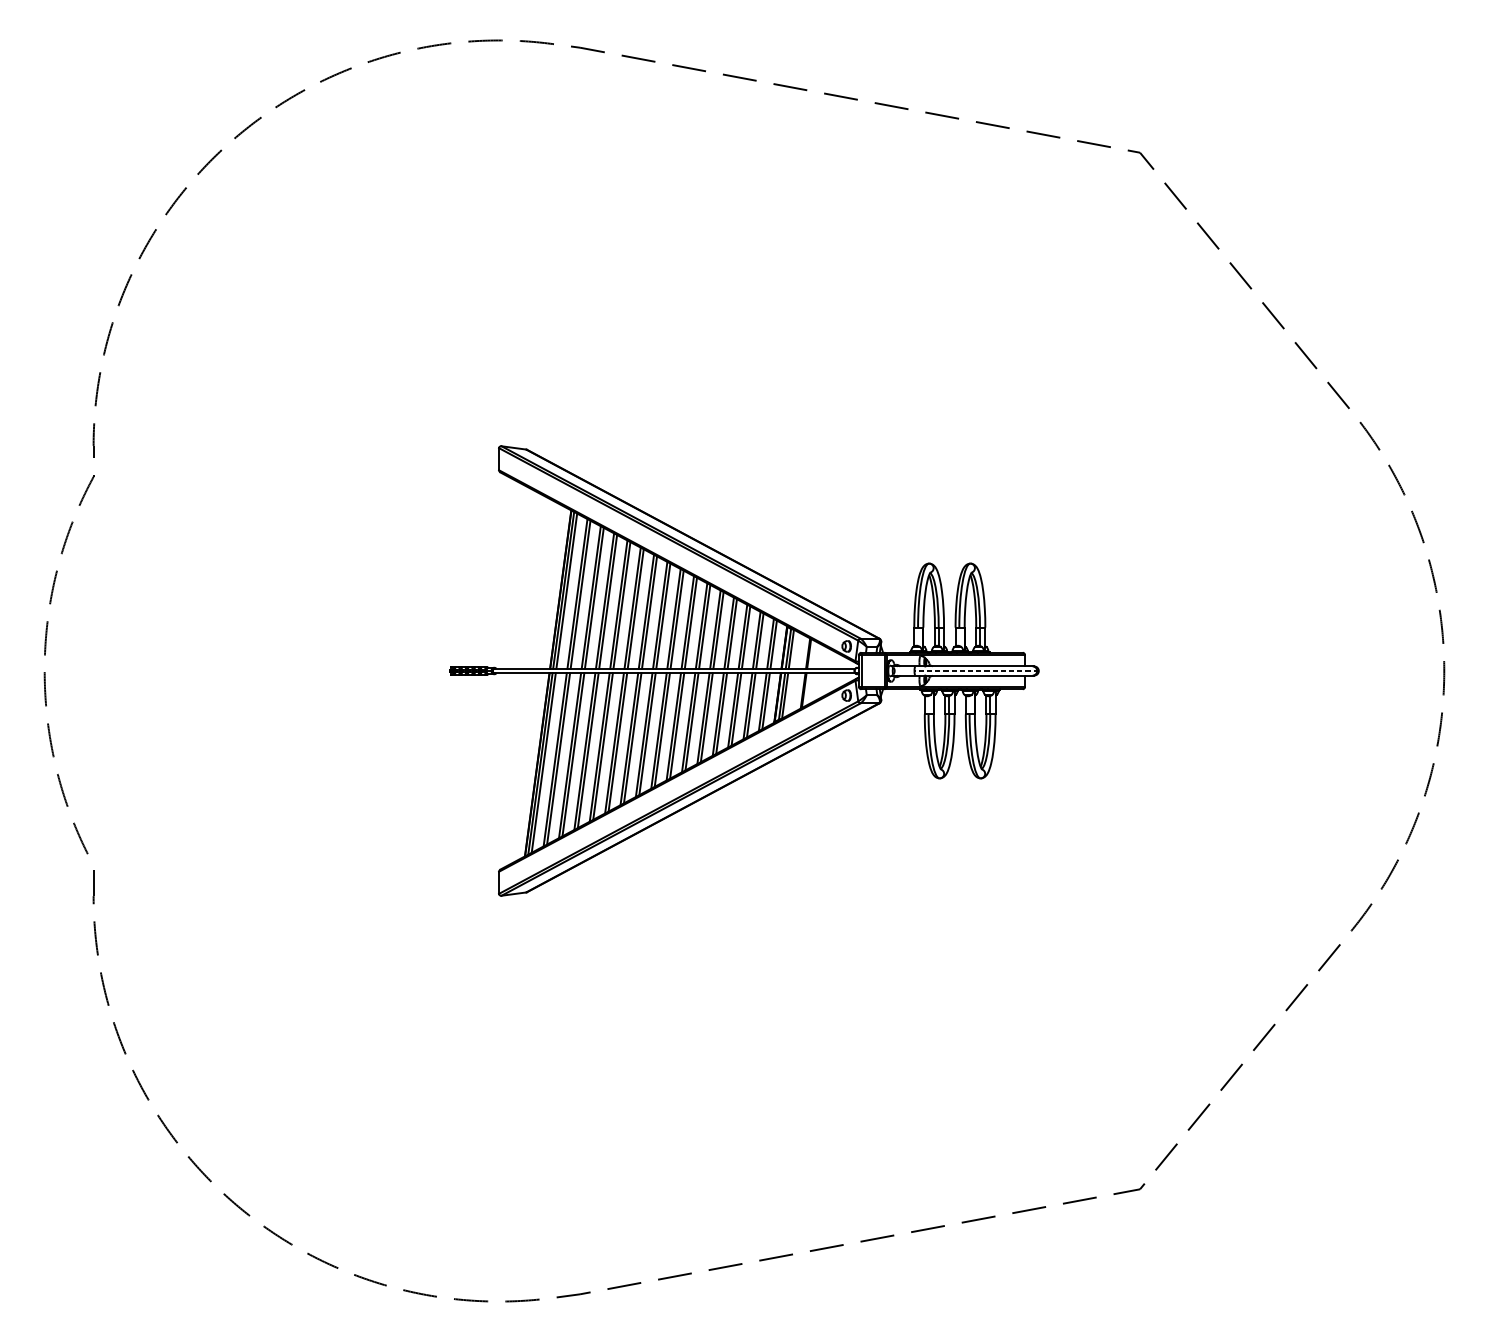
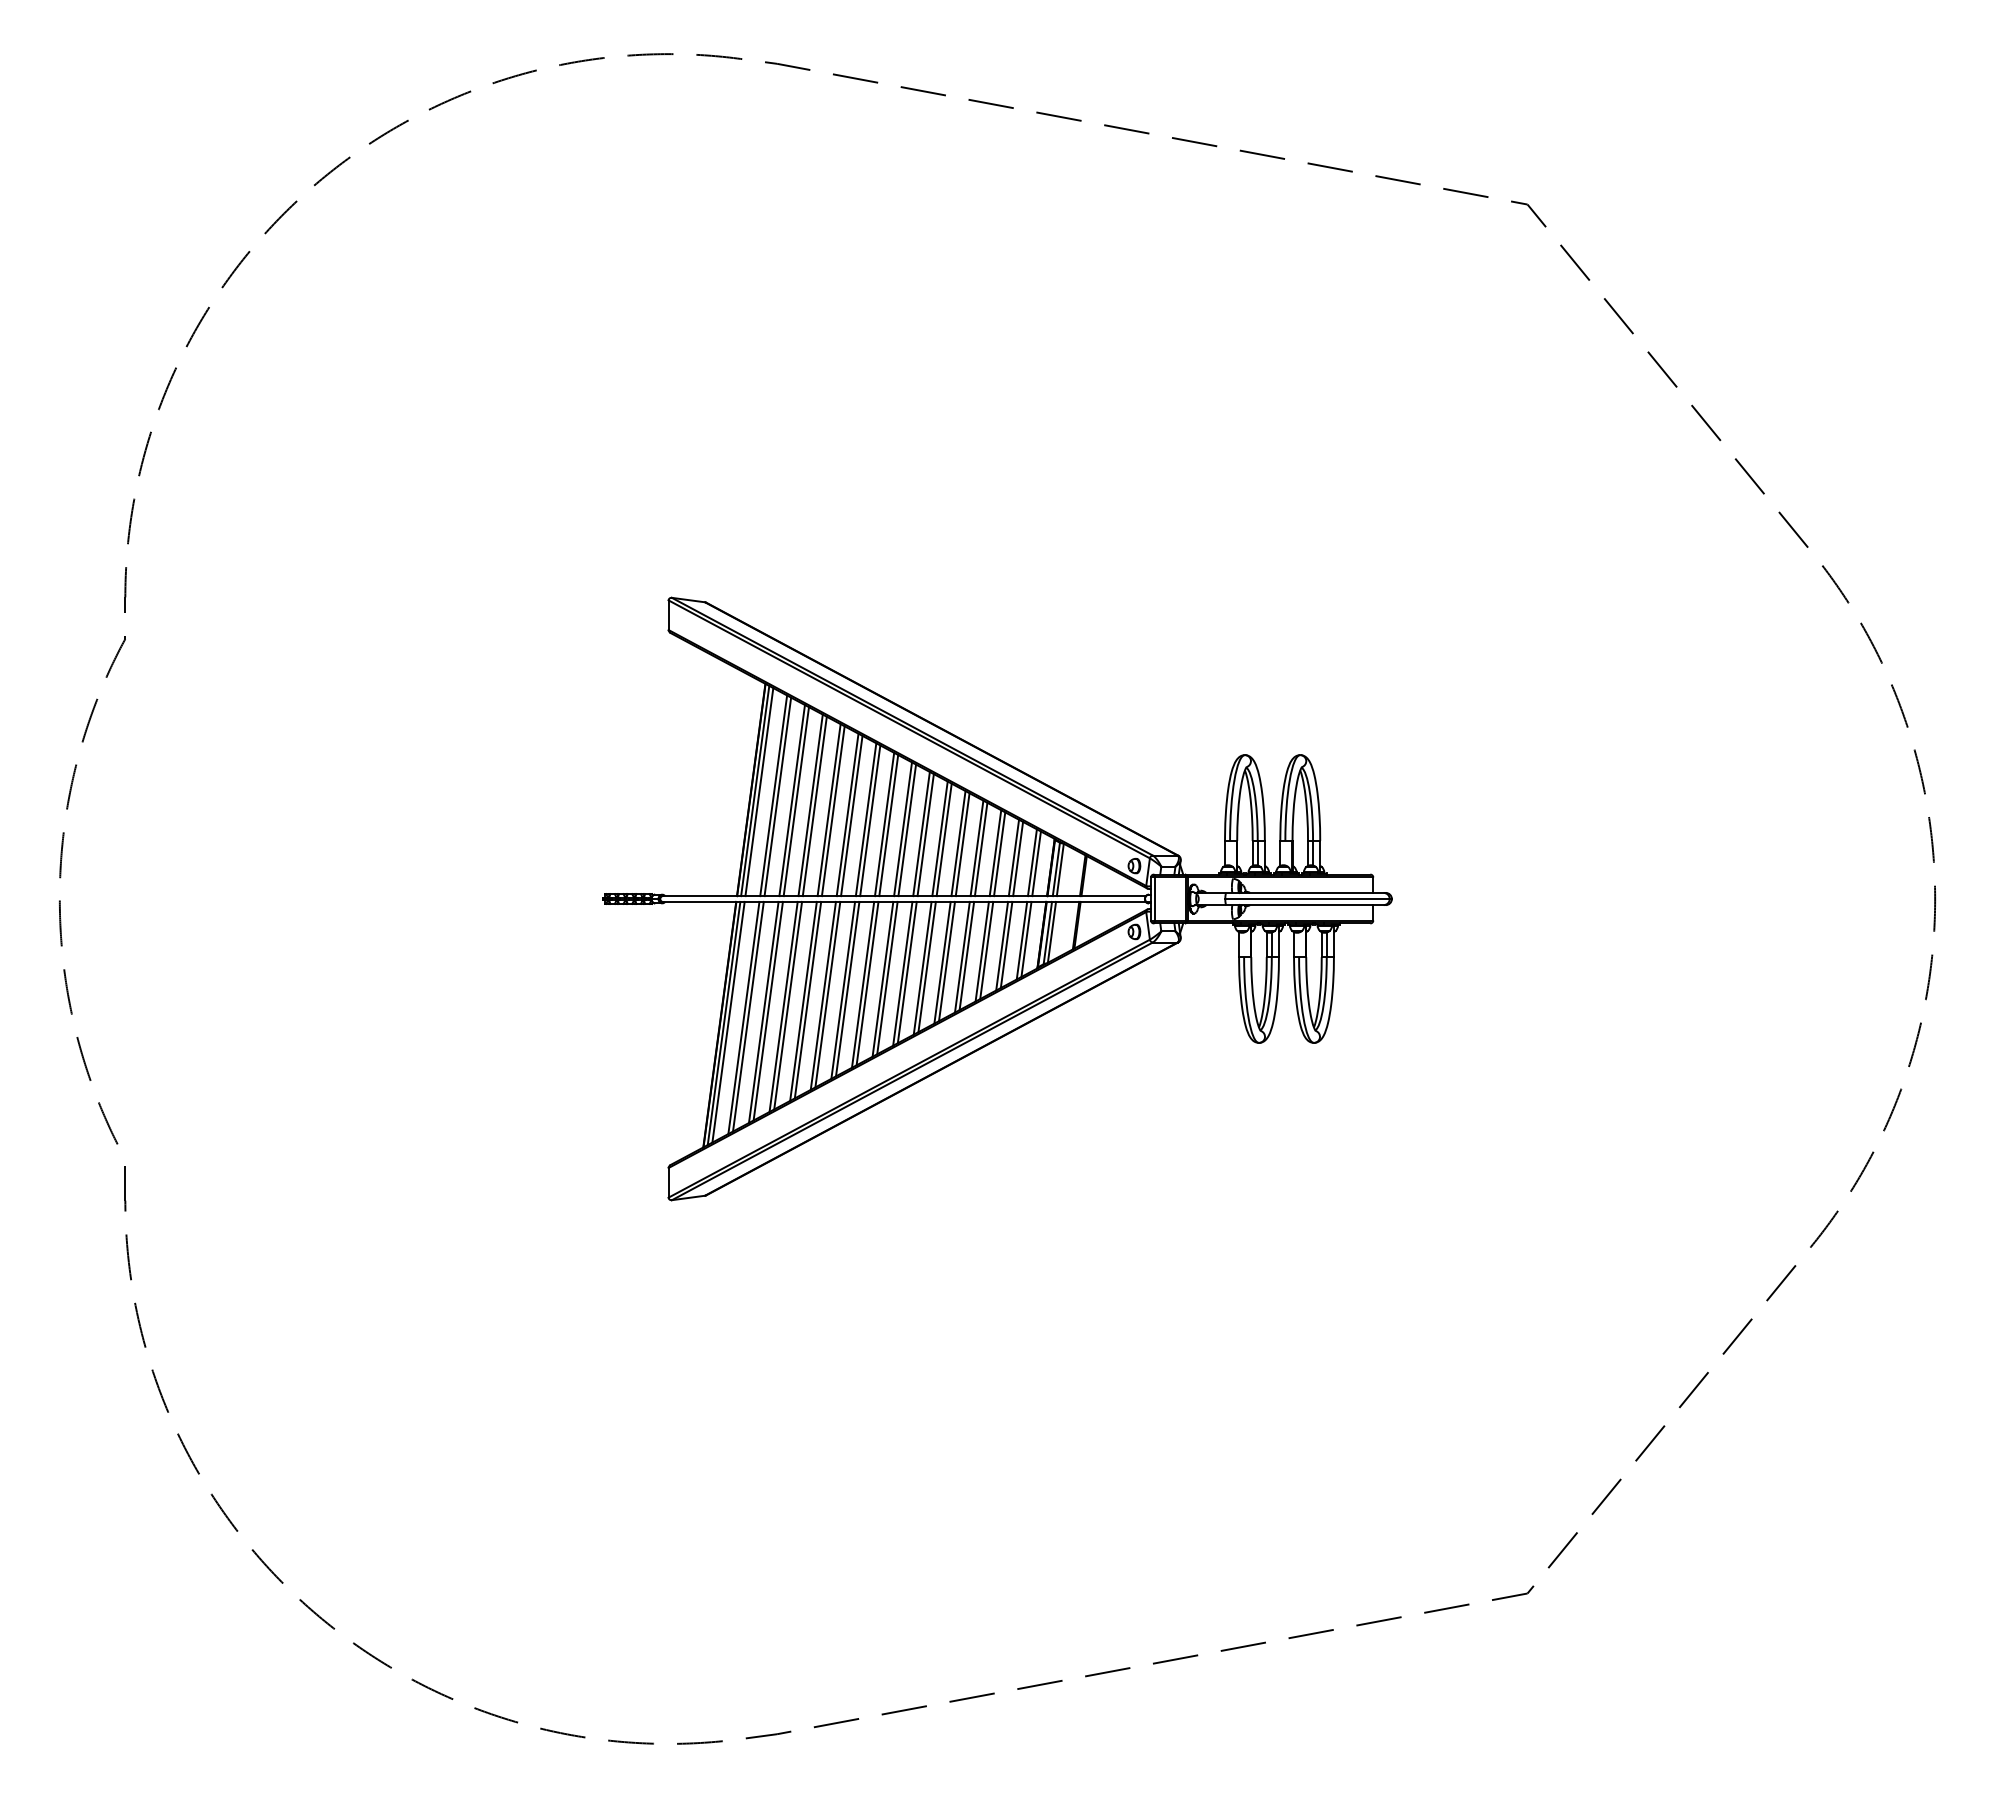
line: (976, 671) -> (1308, 899), dashed -> solid

